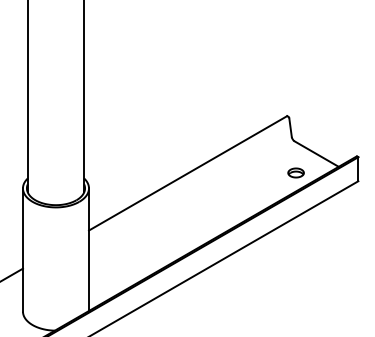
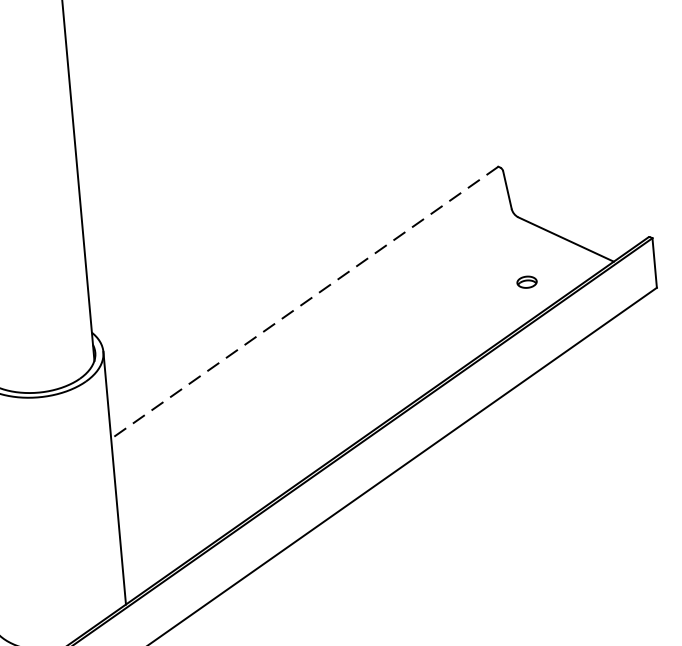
part: (295, 172) -> (525, 281), size x0.6
line: (187, 173) -> (303, 303), solid -> dashed

